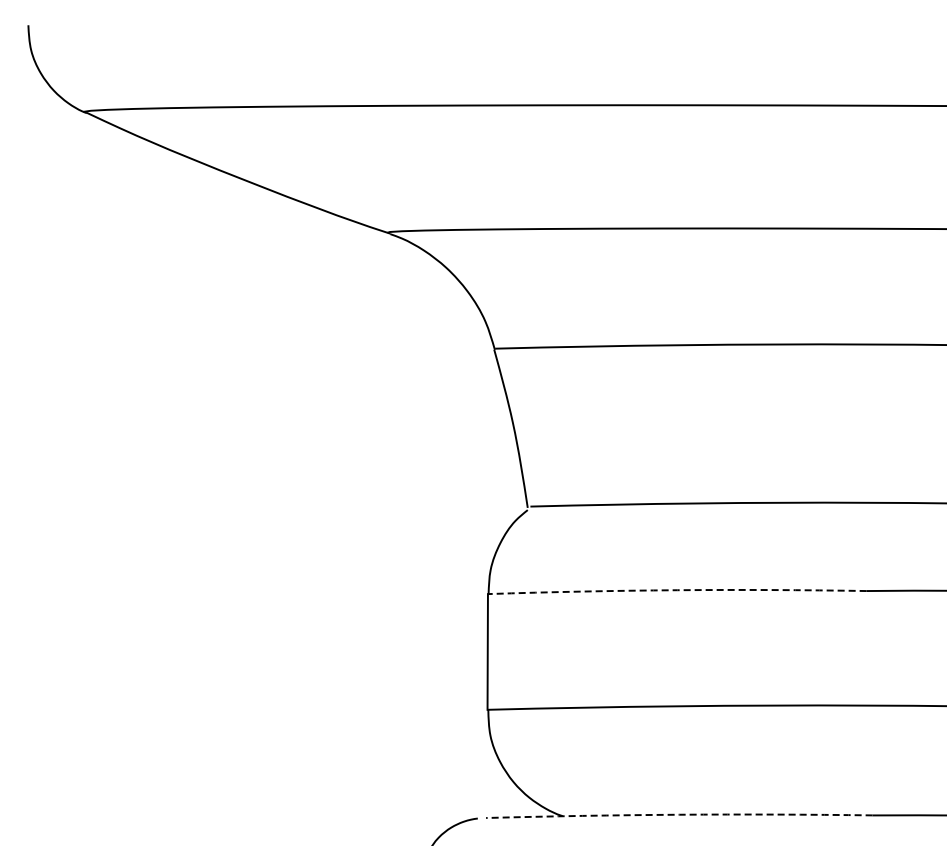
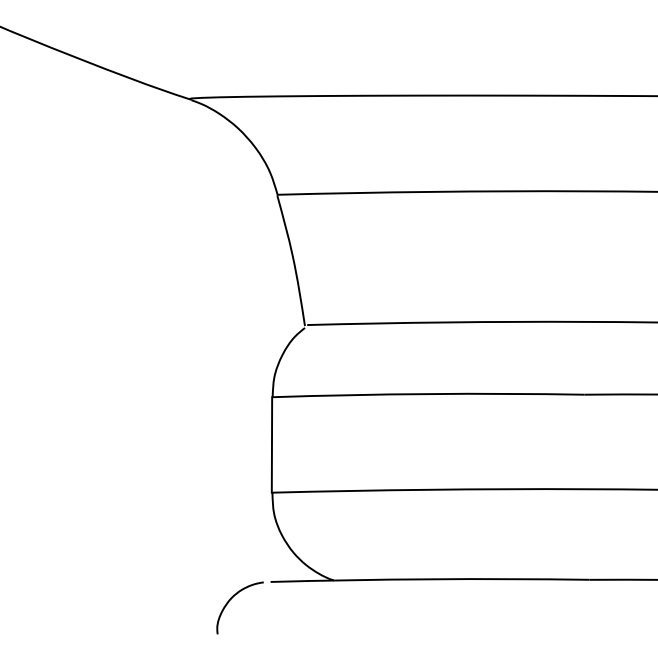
arc: (677, 590) -> (428, 394), dashed -> solid
arc: (679, 814) -> (430, 579), dashed -> solid

